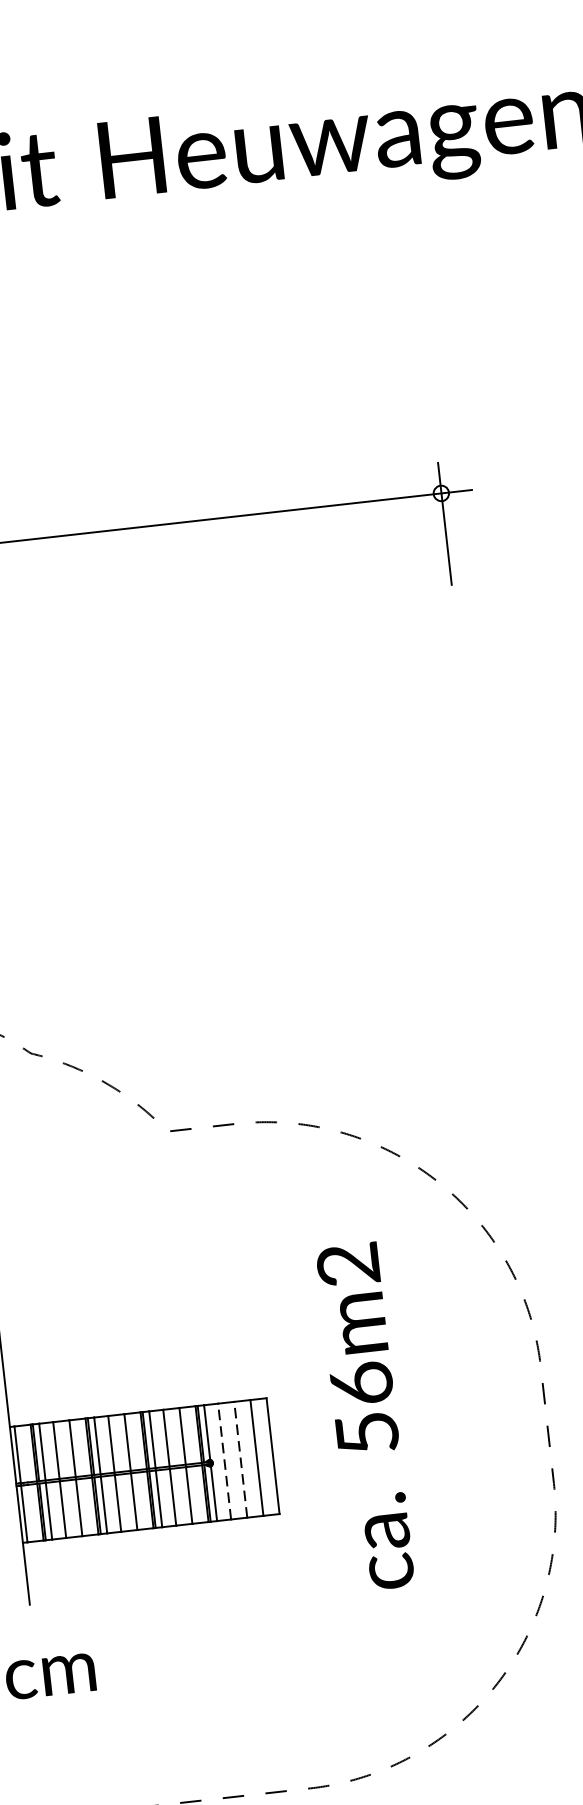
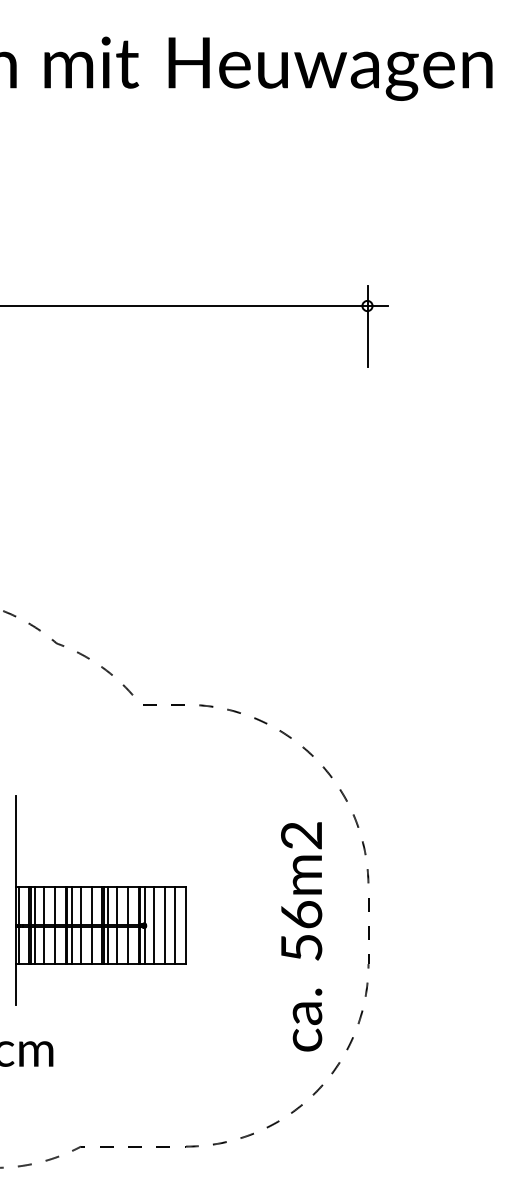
text: (365, 1416) -> (301, 936), moved
line: (240, 1459) -> (164, 925), dashed -> solid
line: (223, 1461) -> (153, 925), dashed -> solid

